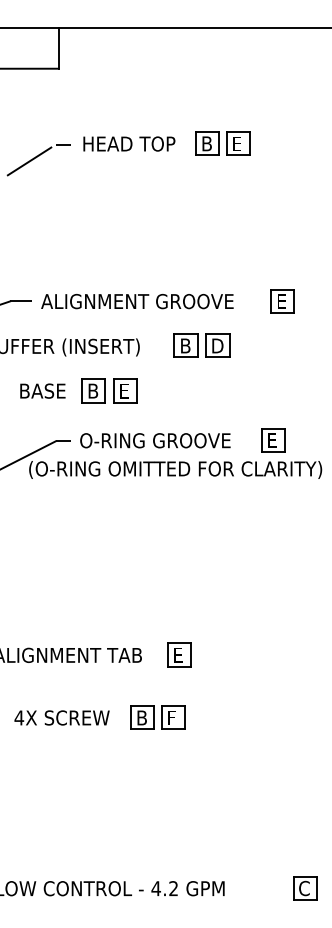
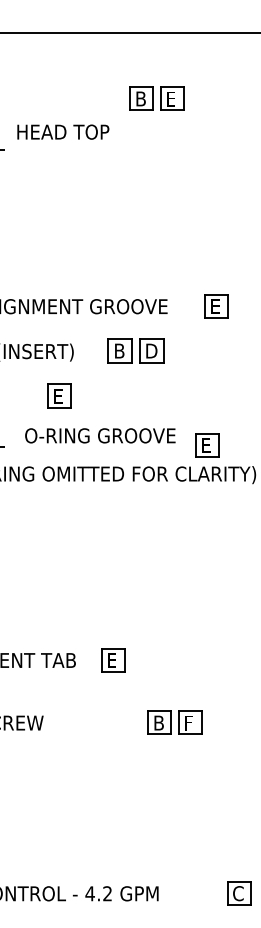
text: (129, 143) -> (63, 131), moved
part: (222, 143) -> (156, 98), moved
part: (93, 390) -> (27, 395), removed
text: (155, 440) -> (100, 435), moved
part: (157, 717) -> (174, 722), moved

